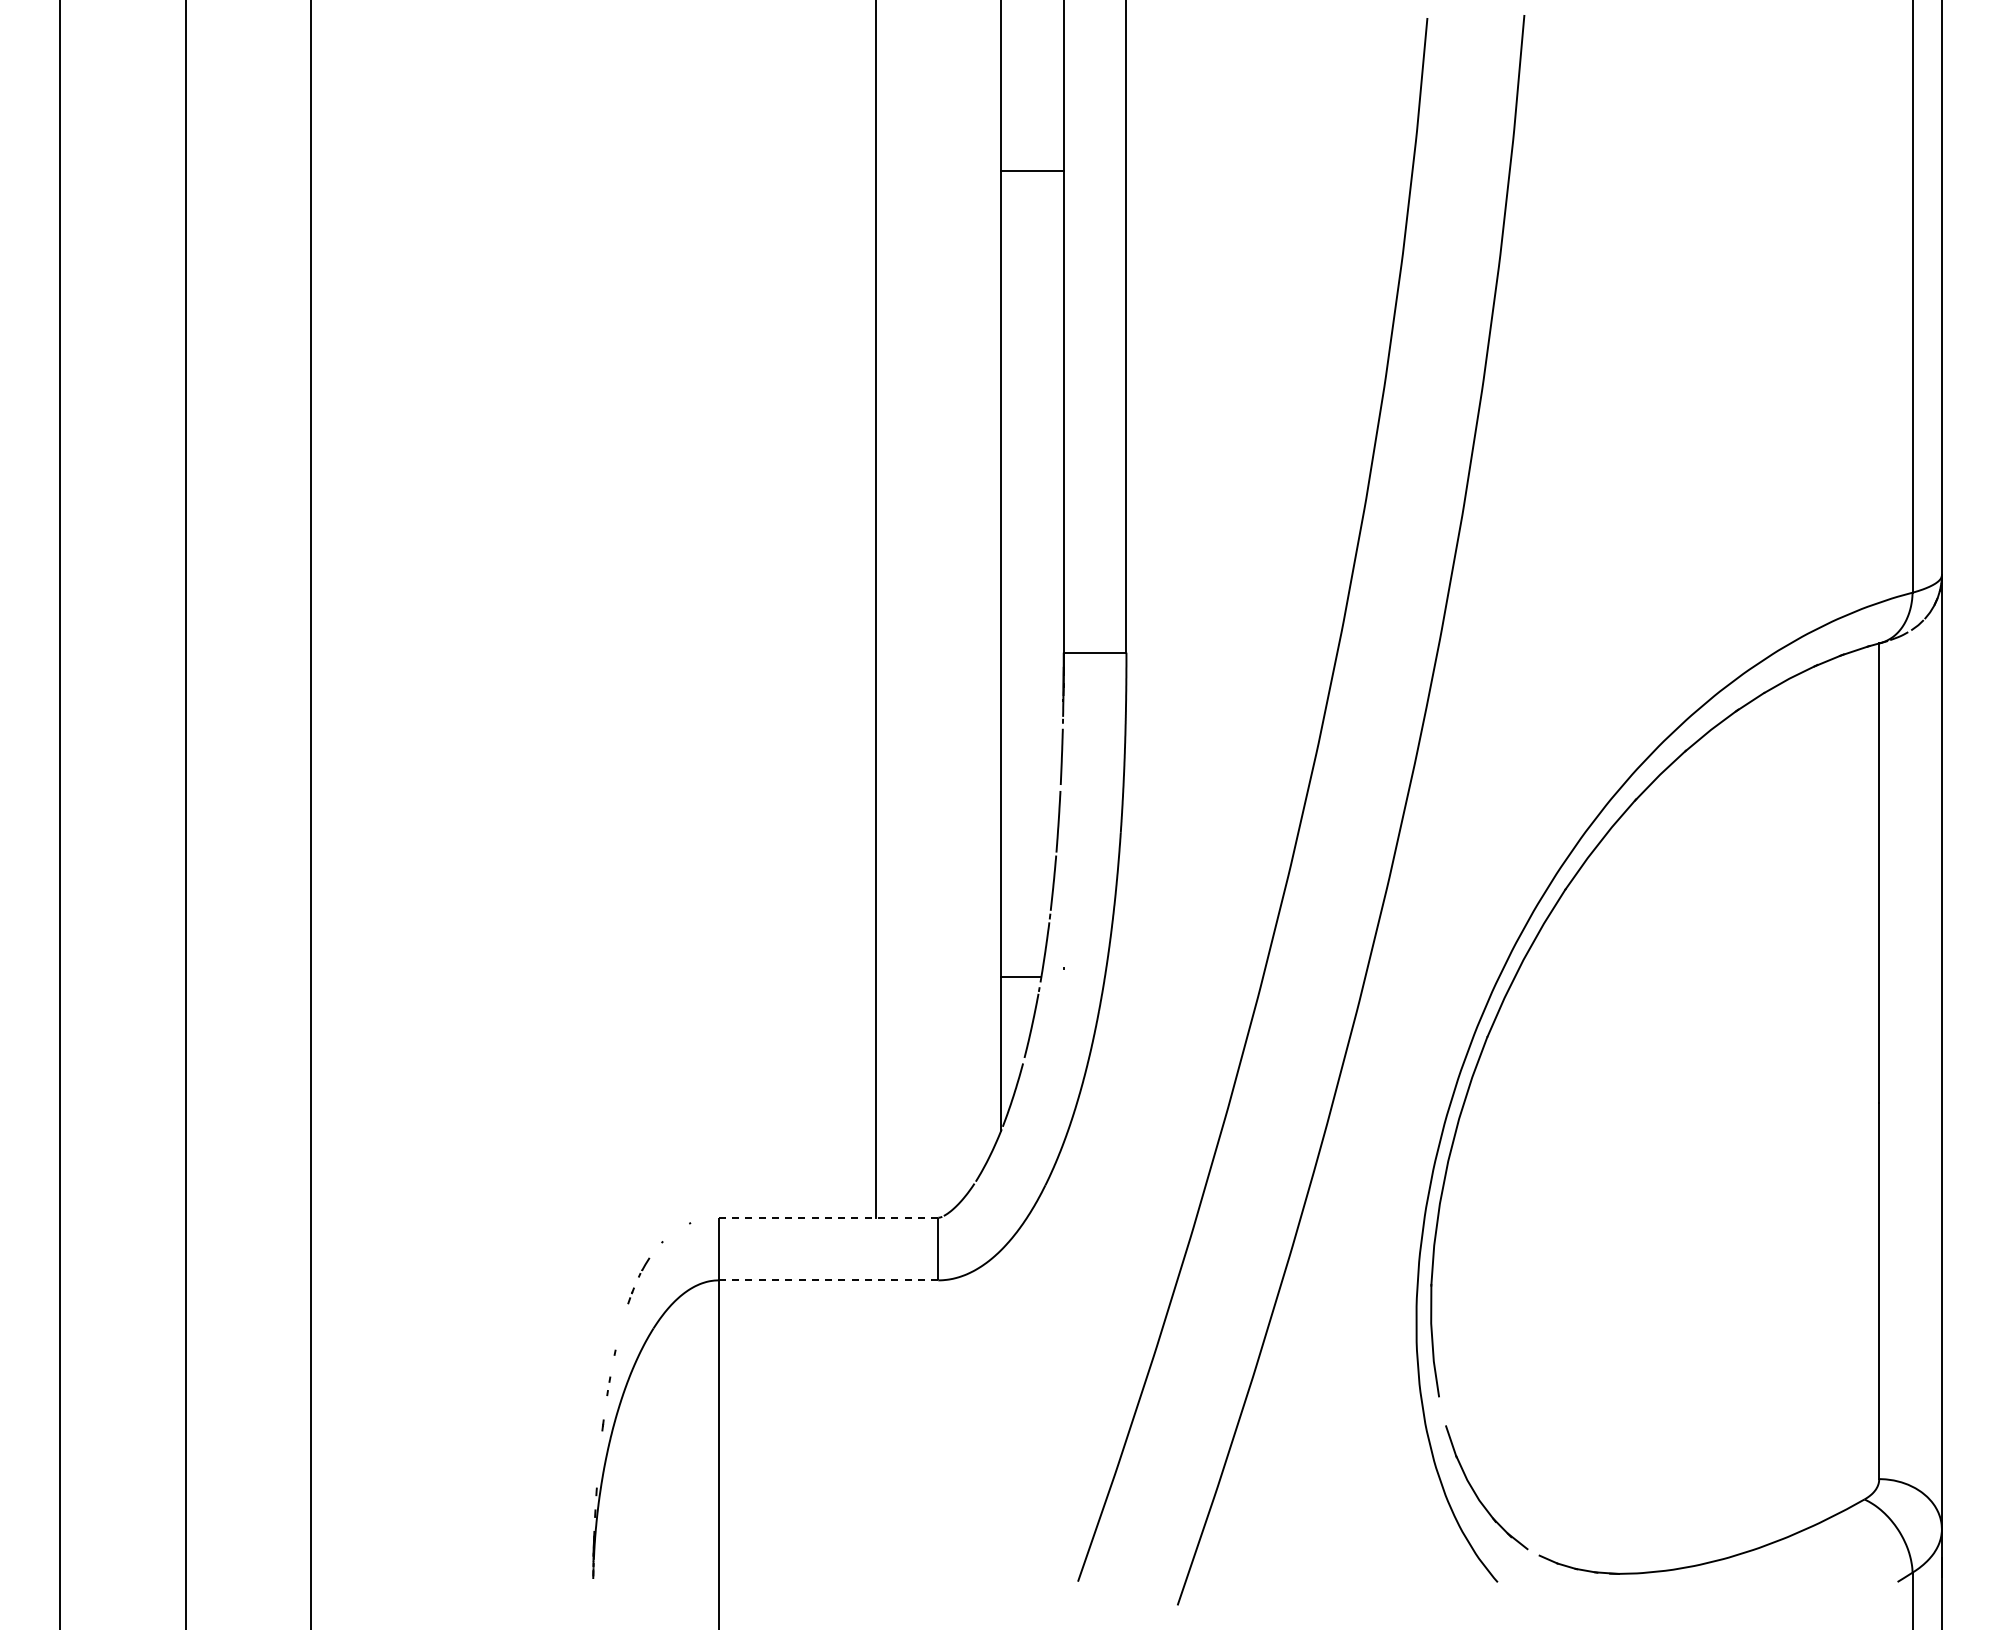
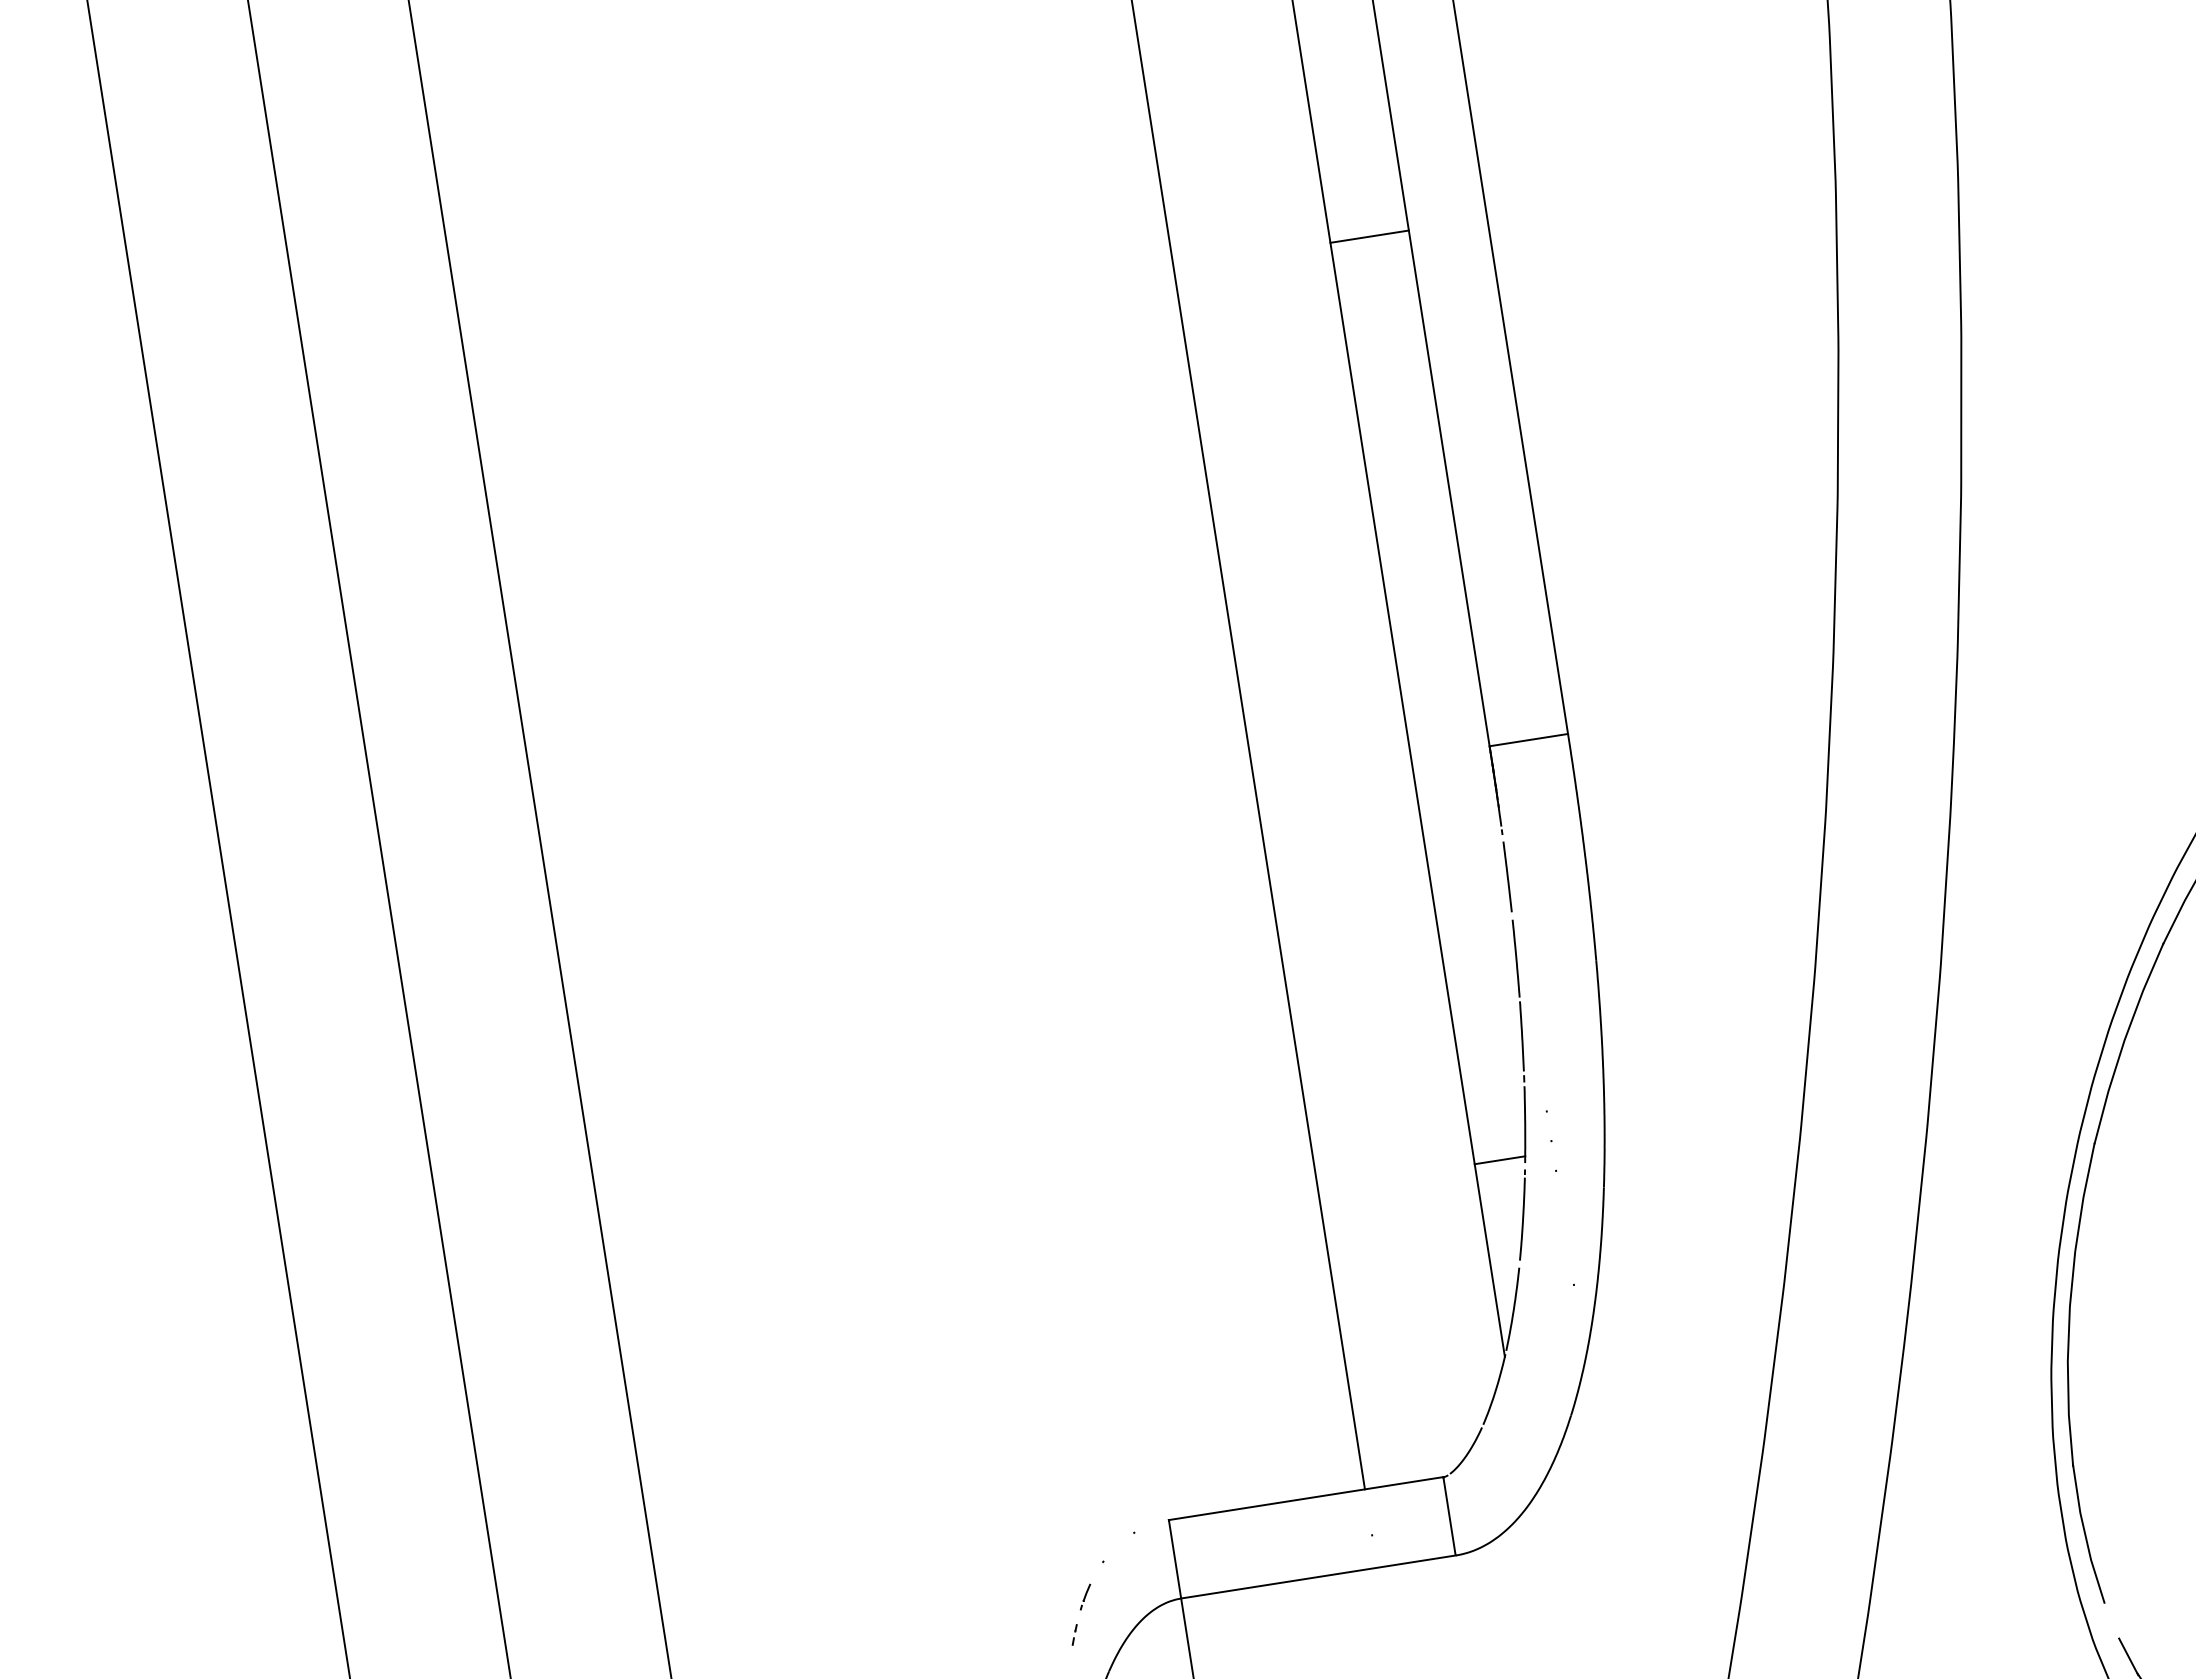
line: (1032, 171) -> (1369, 237), moved
line: (828, 1217) -> (1306, 1498), dashed -> solid
line: (828, 1280) -> (1318, 1577), dashed -> solid

